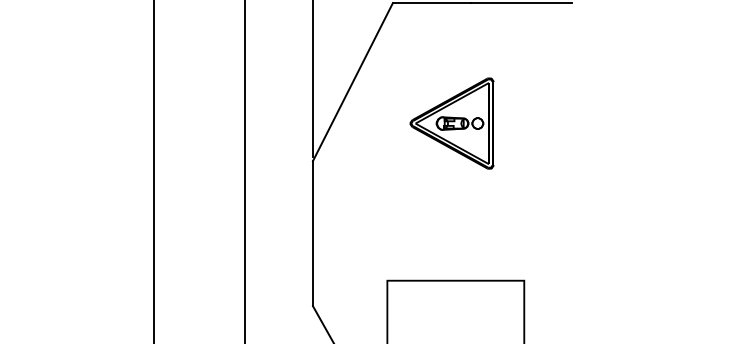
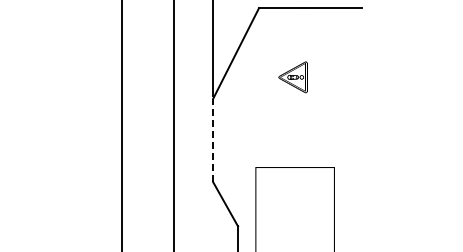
part: (451, 123) -> (292, 77), size x0.6
line: (313, 233) -> (213, 140), solid -> dashed

